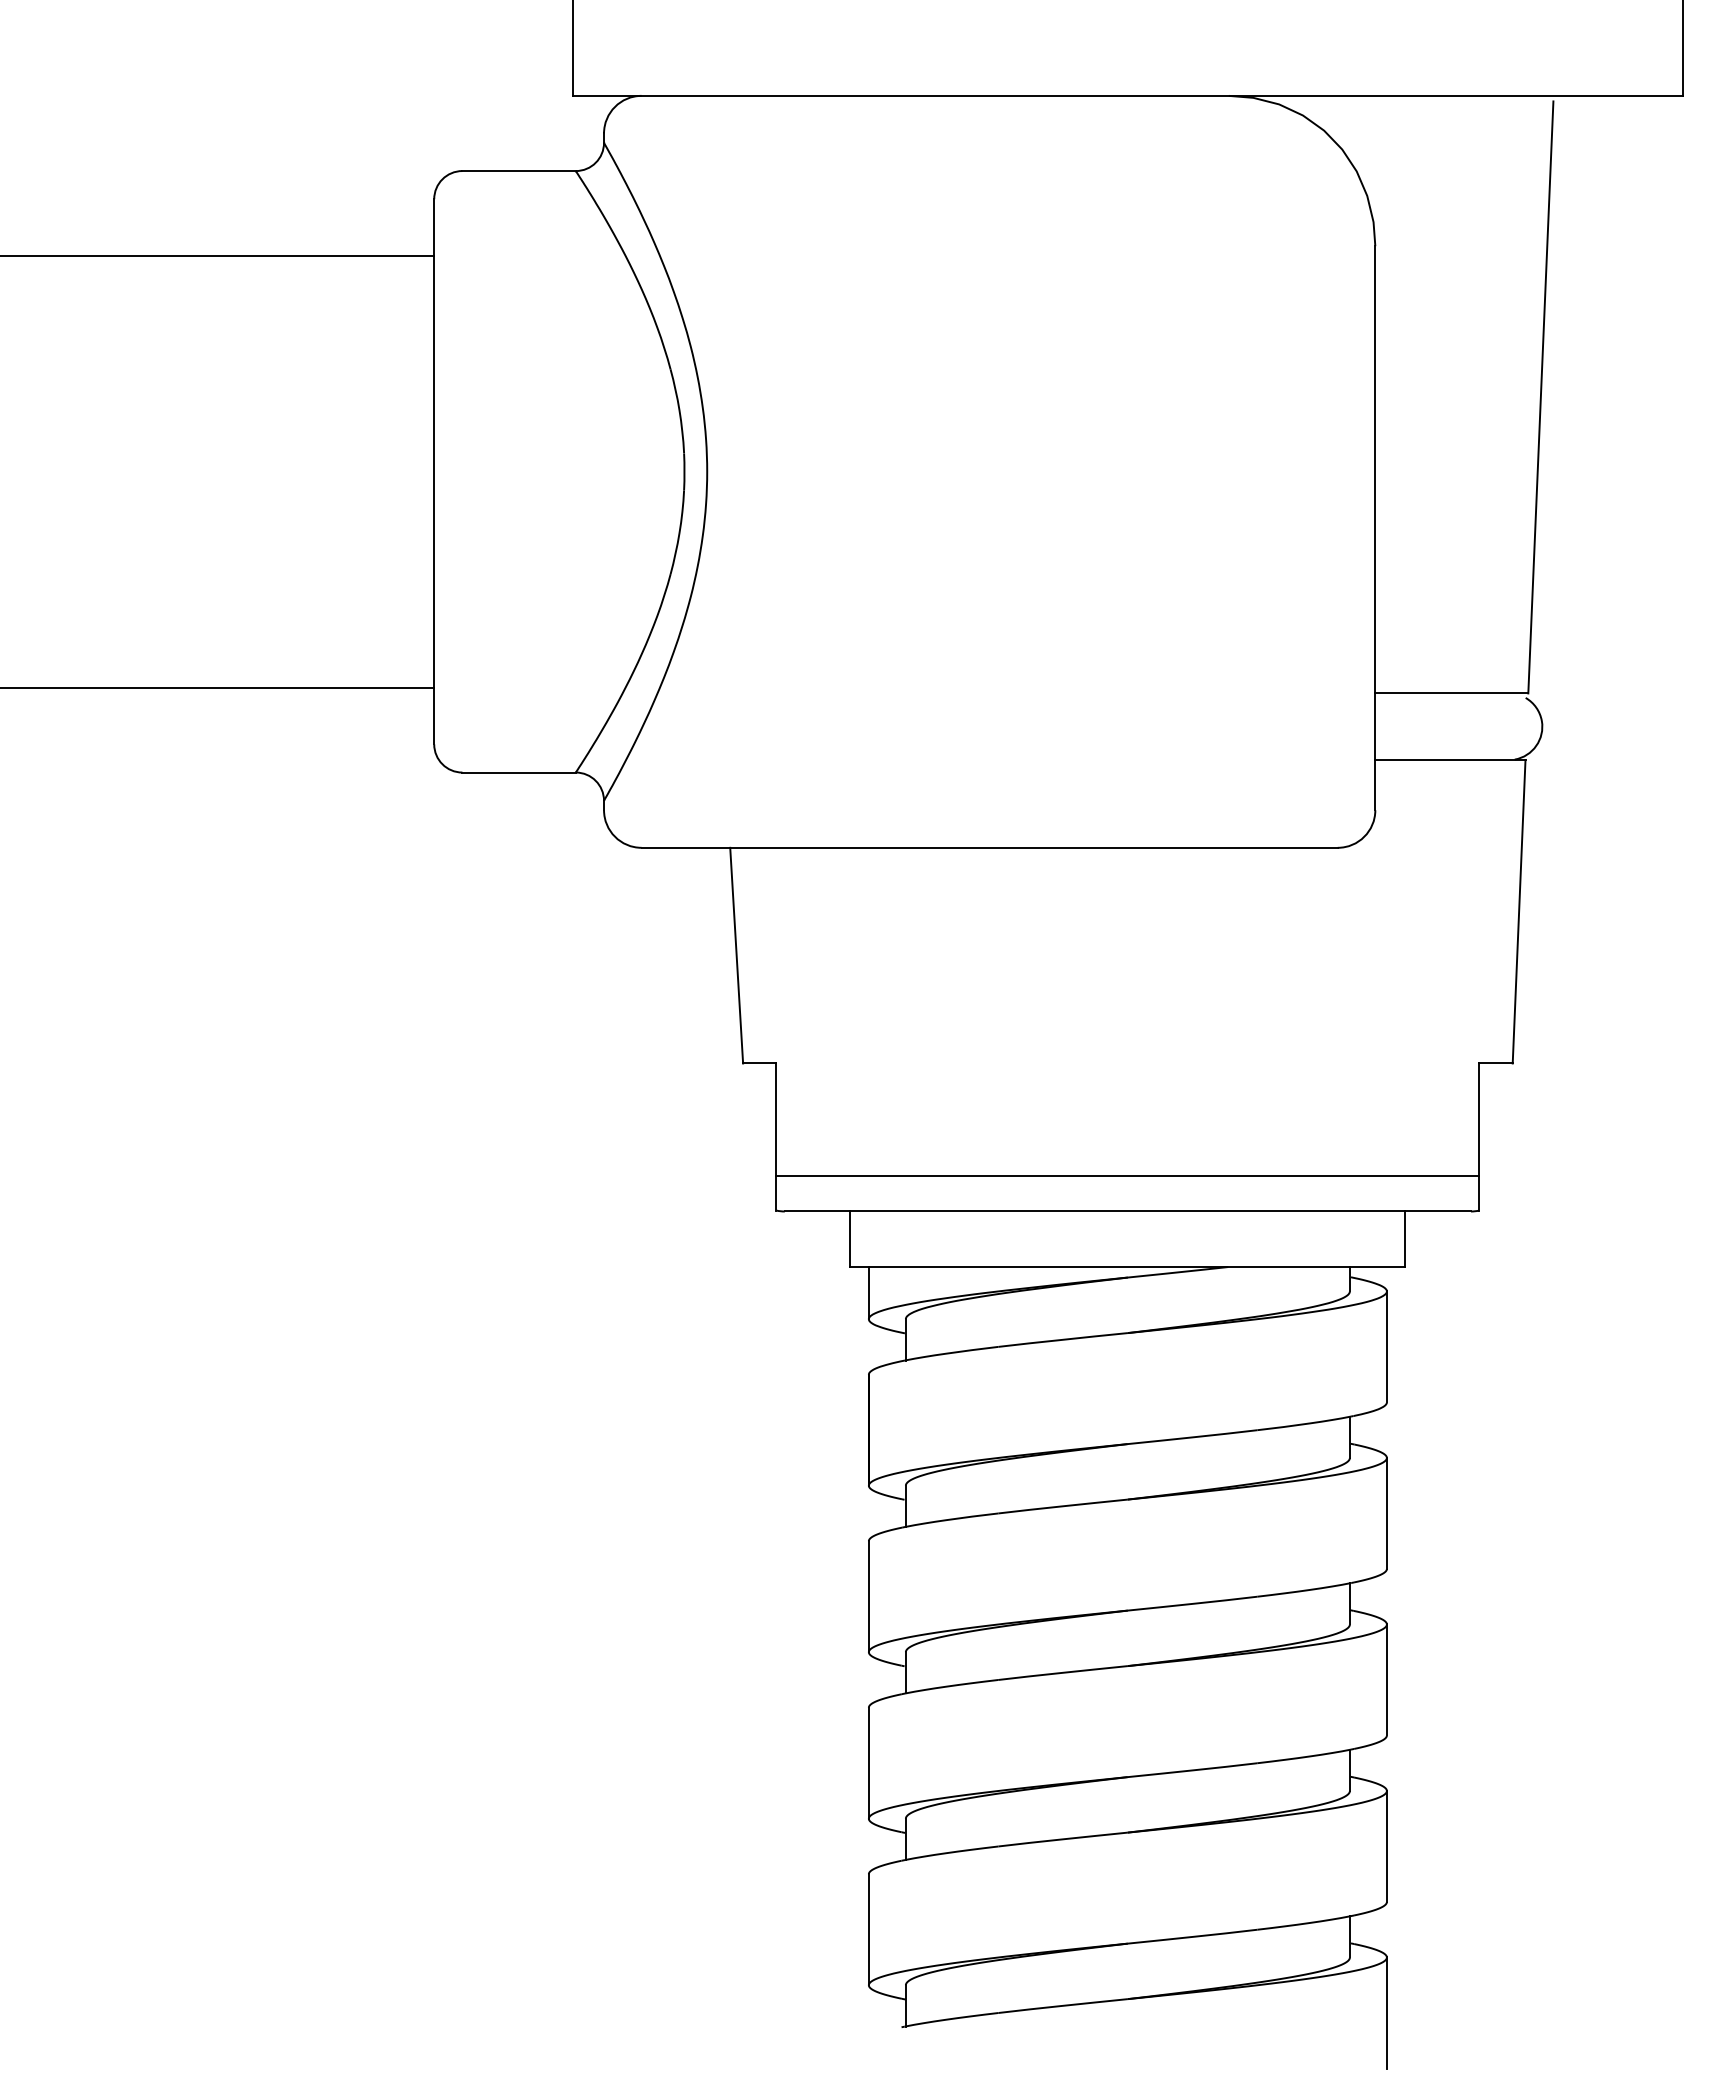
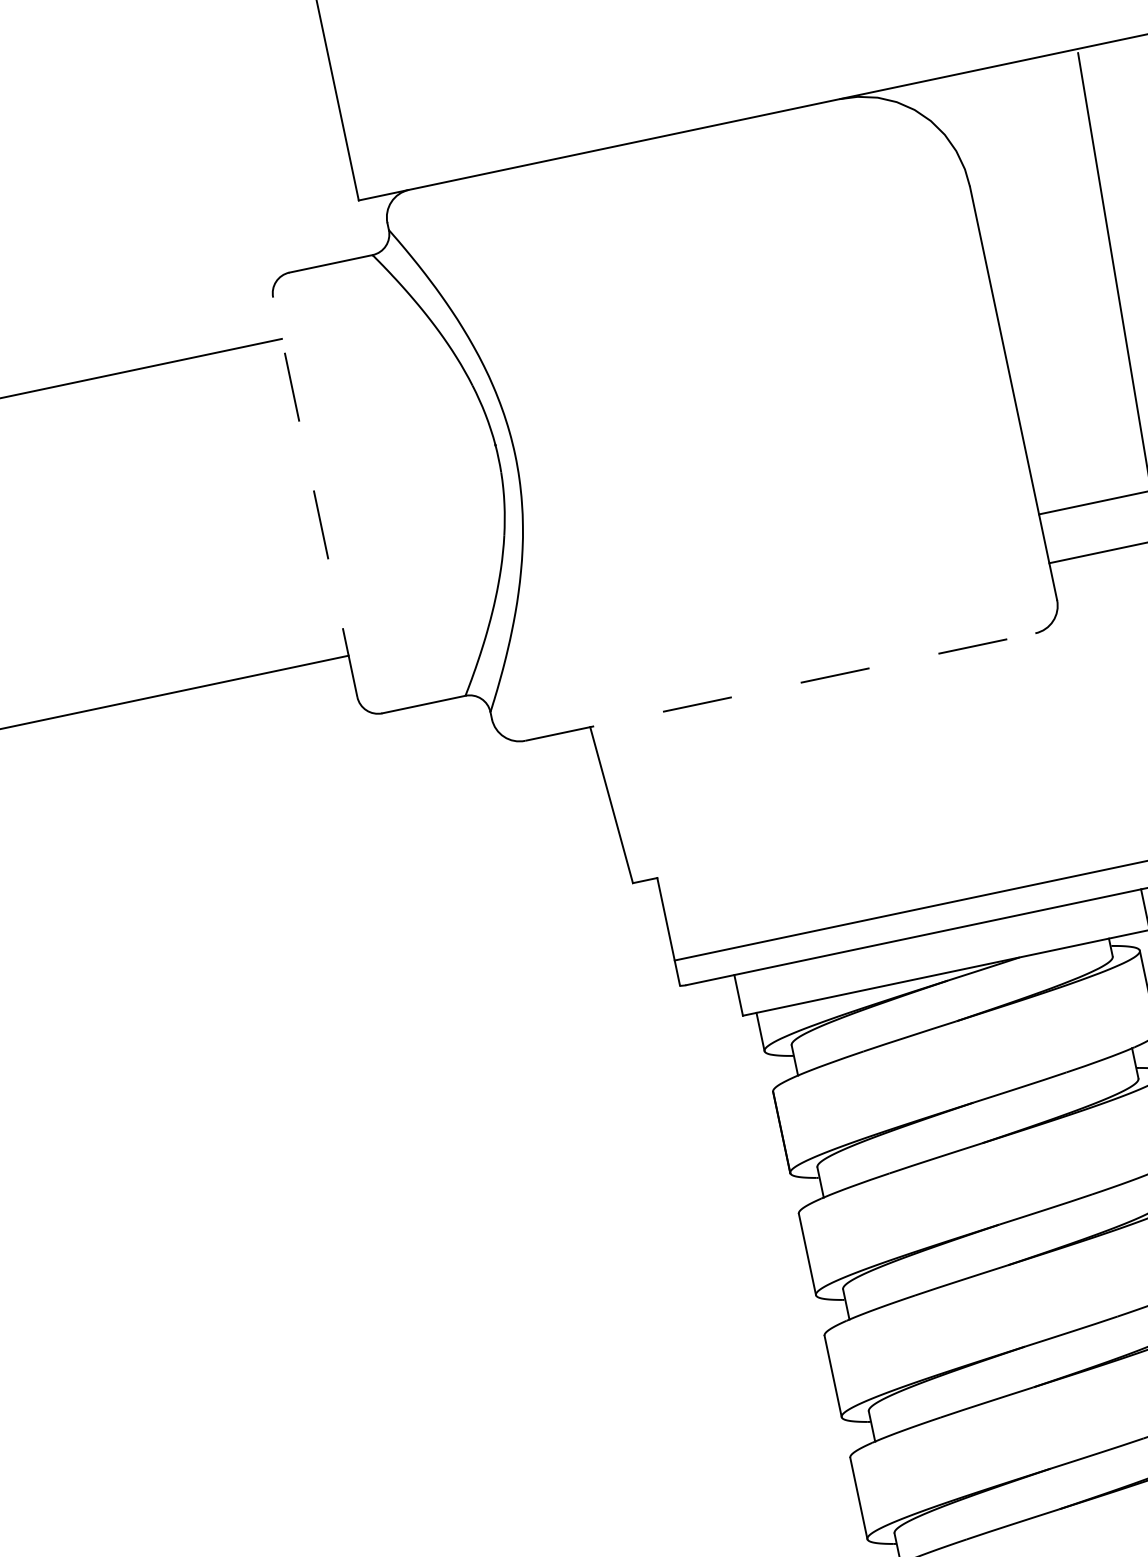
line: (434, 471) -> (315, 497), solid -> dashed
line: (990, 847) -> (780, 686), solid -> dashed

